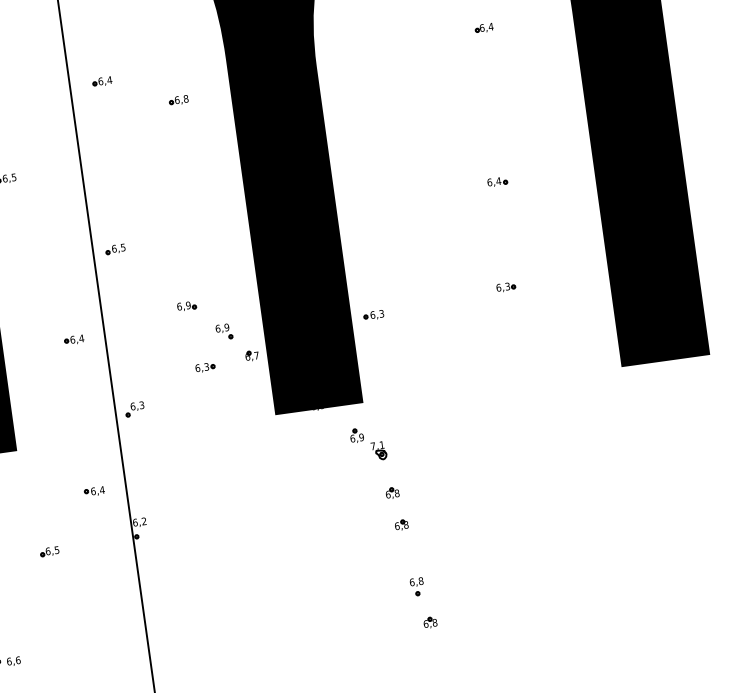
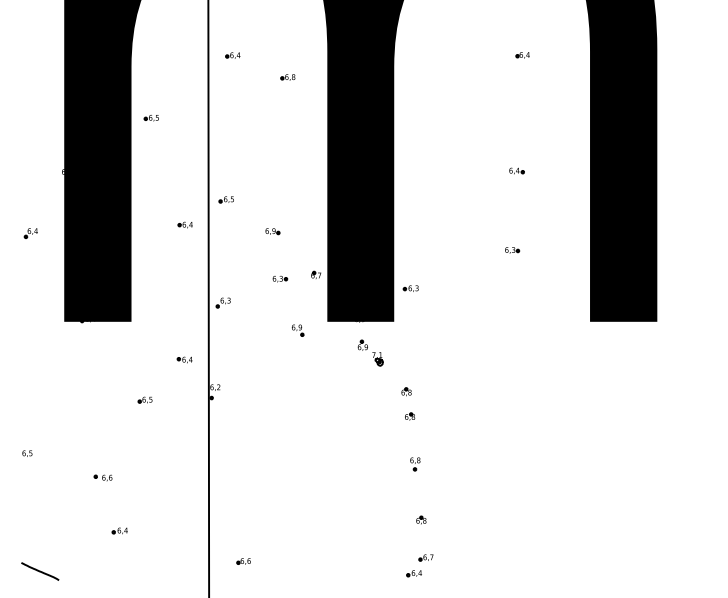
part: (114, 249) -> (225, 199), moved
part: (373, 315) -> (410, 288), moved
part: (223, 331) -> (297, 330), moved
part: (72, 339) -> (184, 224), moved
part: (368, 443) -> (370, 352), moved
part: (430, 621) -> (421, 519), moved

